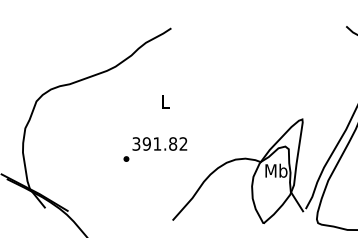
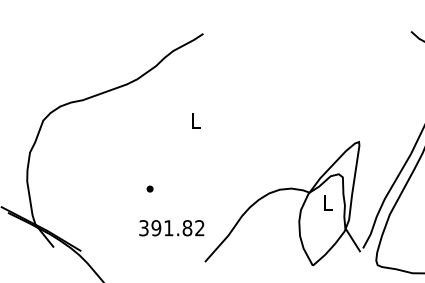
text: (159, 144) -> (171, 228), moved
text: (276, 170) -> (328, 202), Mb -> L

